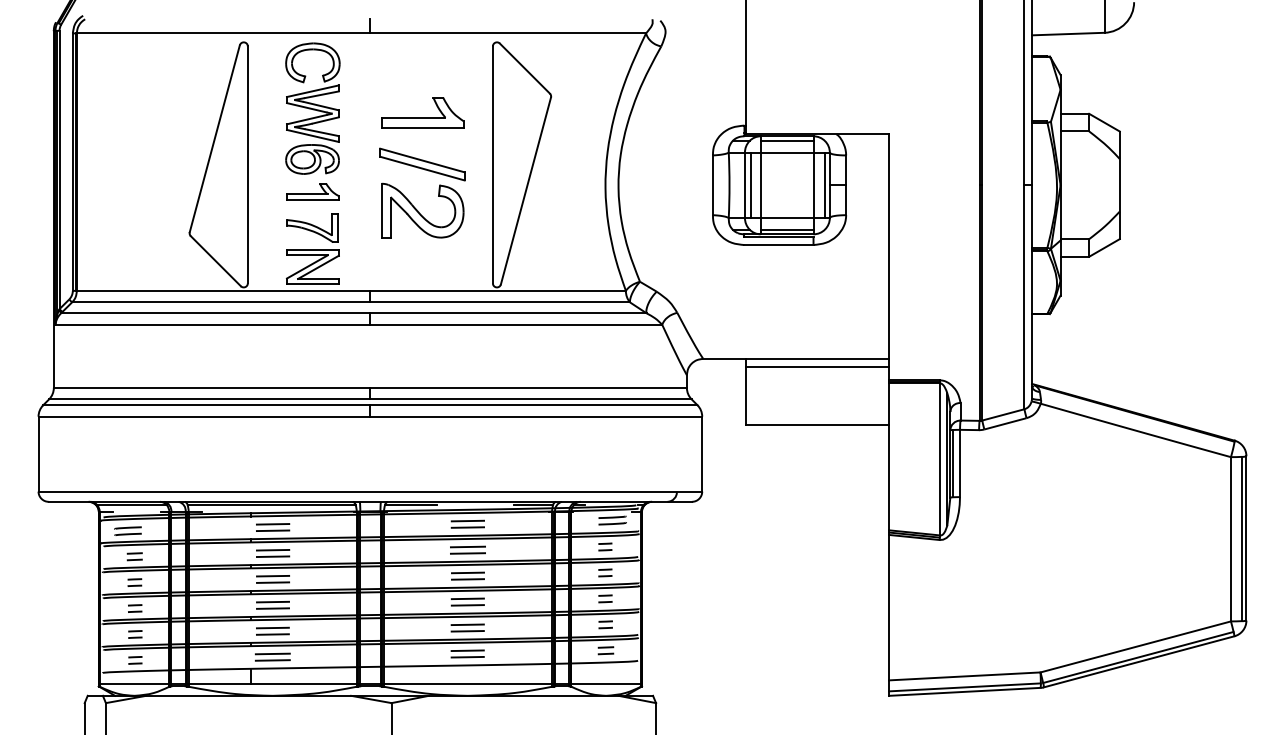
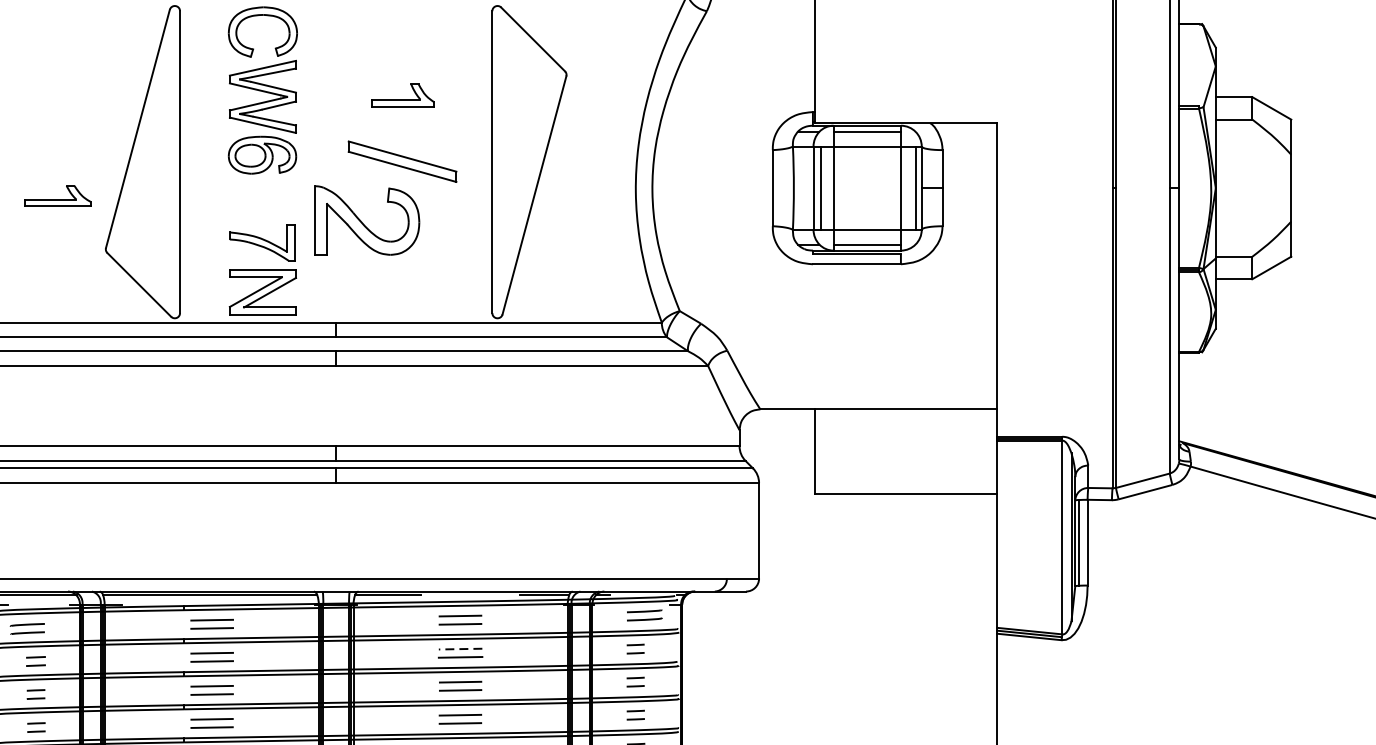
part: (422, 112) -> (402, 95), size x0.6
part: (312, 191) -> (57, 196), moved
part: (422, 210) -> (366, 220), moved
line: (817, 367) -> (905, 420), removed
line: (467, 547) -> (459, 649), solid -> dashed

